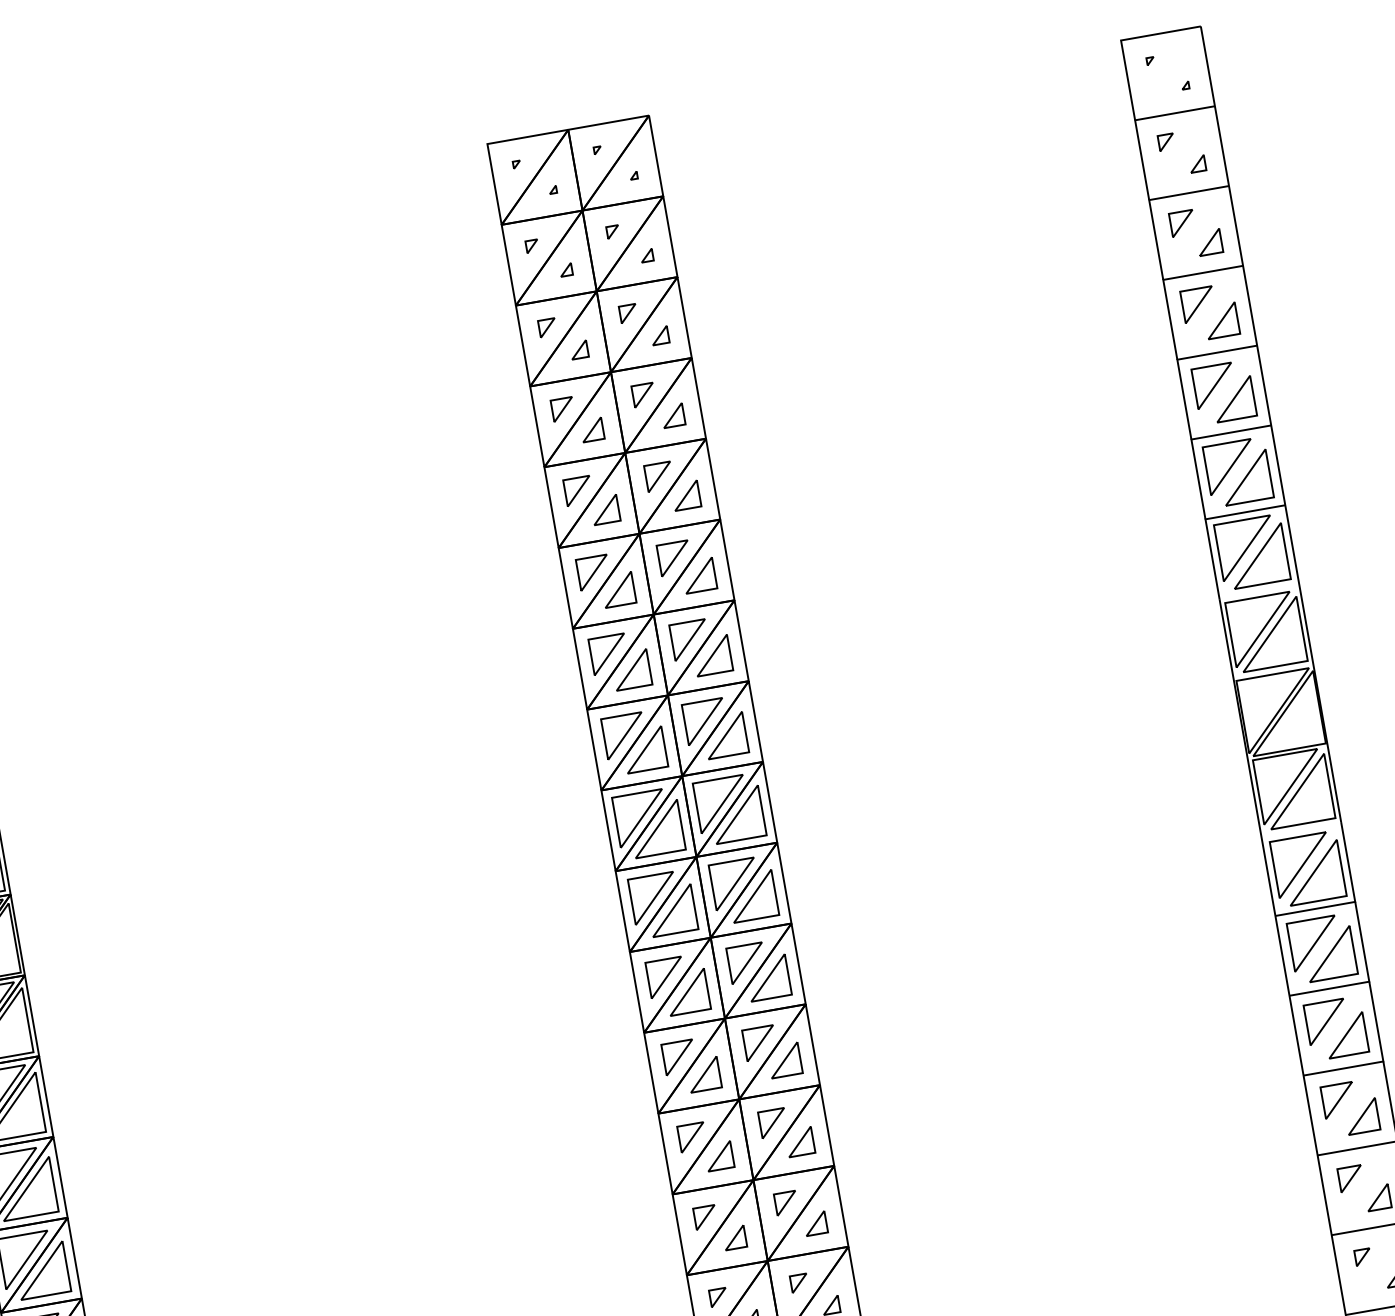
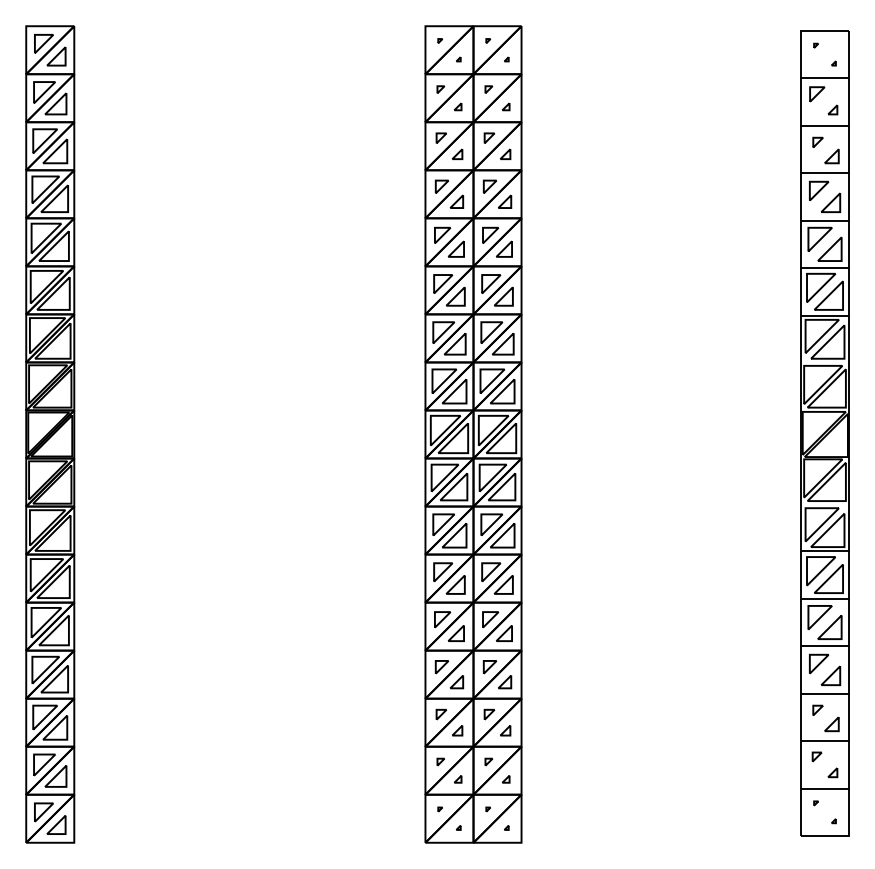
part: (1165, 141) -> (816, 93), size x1.6
part: (1181, 223) -> (817, 142), size x0.7
part: (1349, 1178) -> (817, 710), size x0.7

